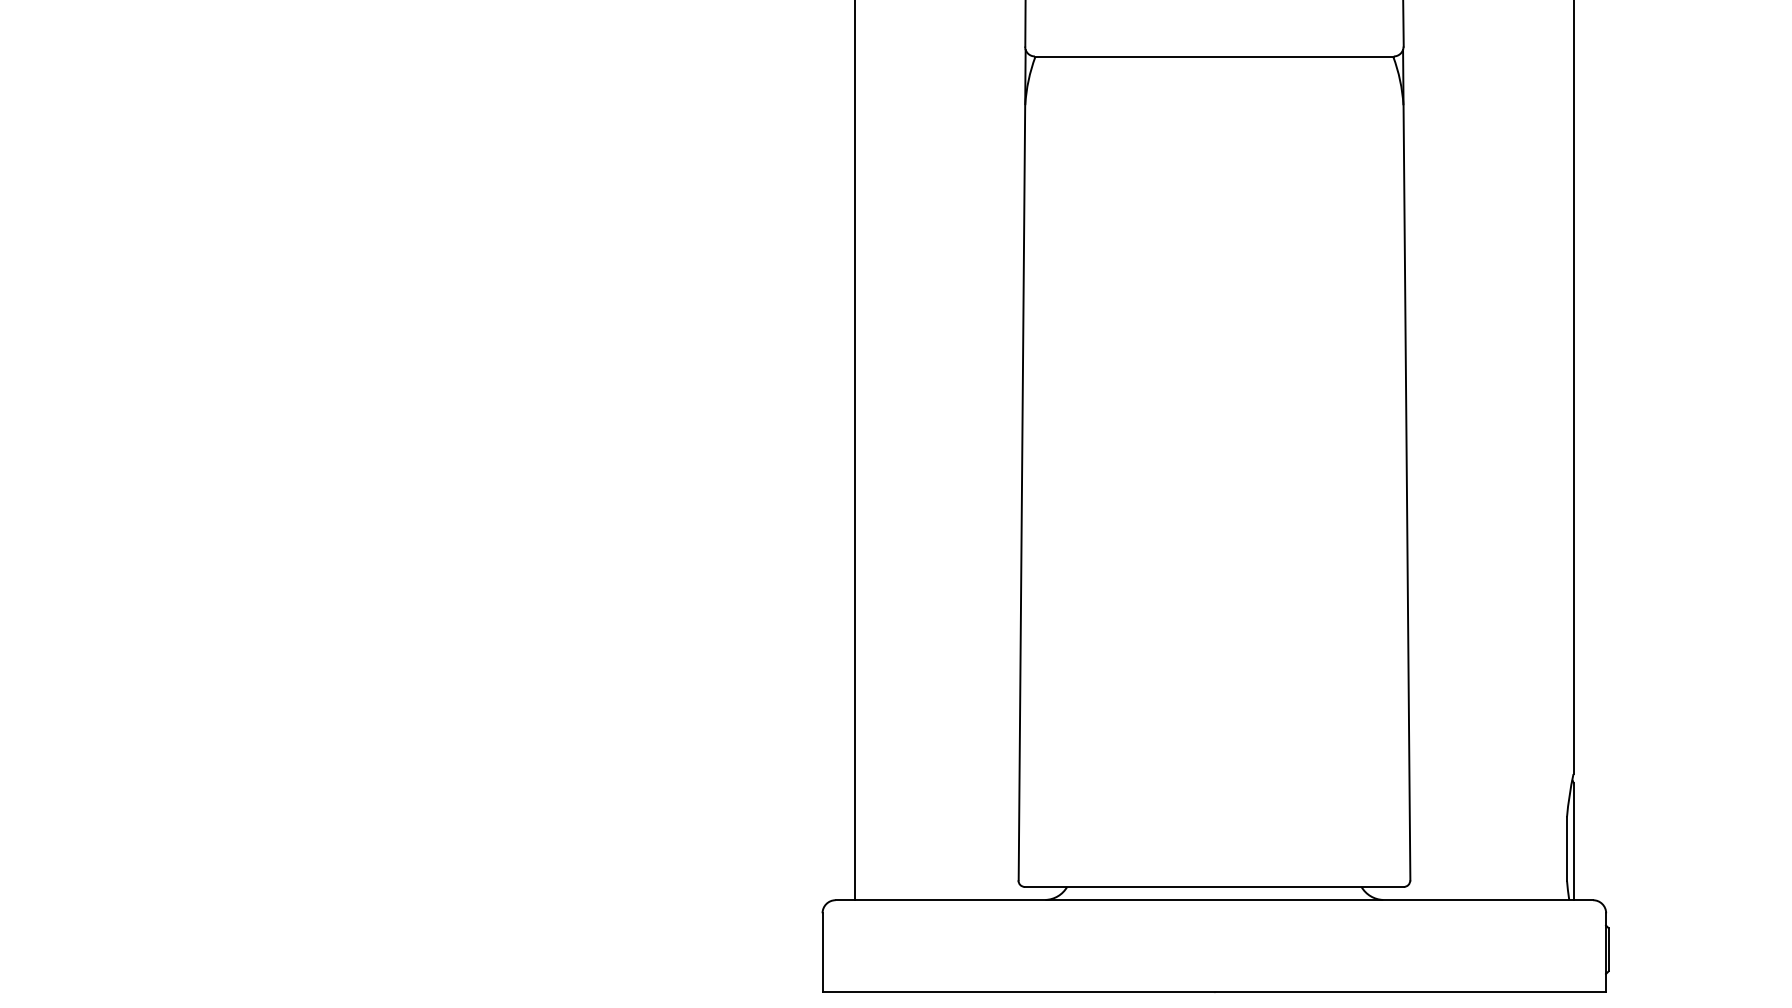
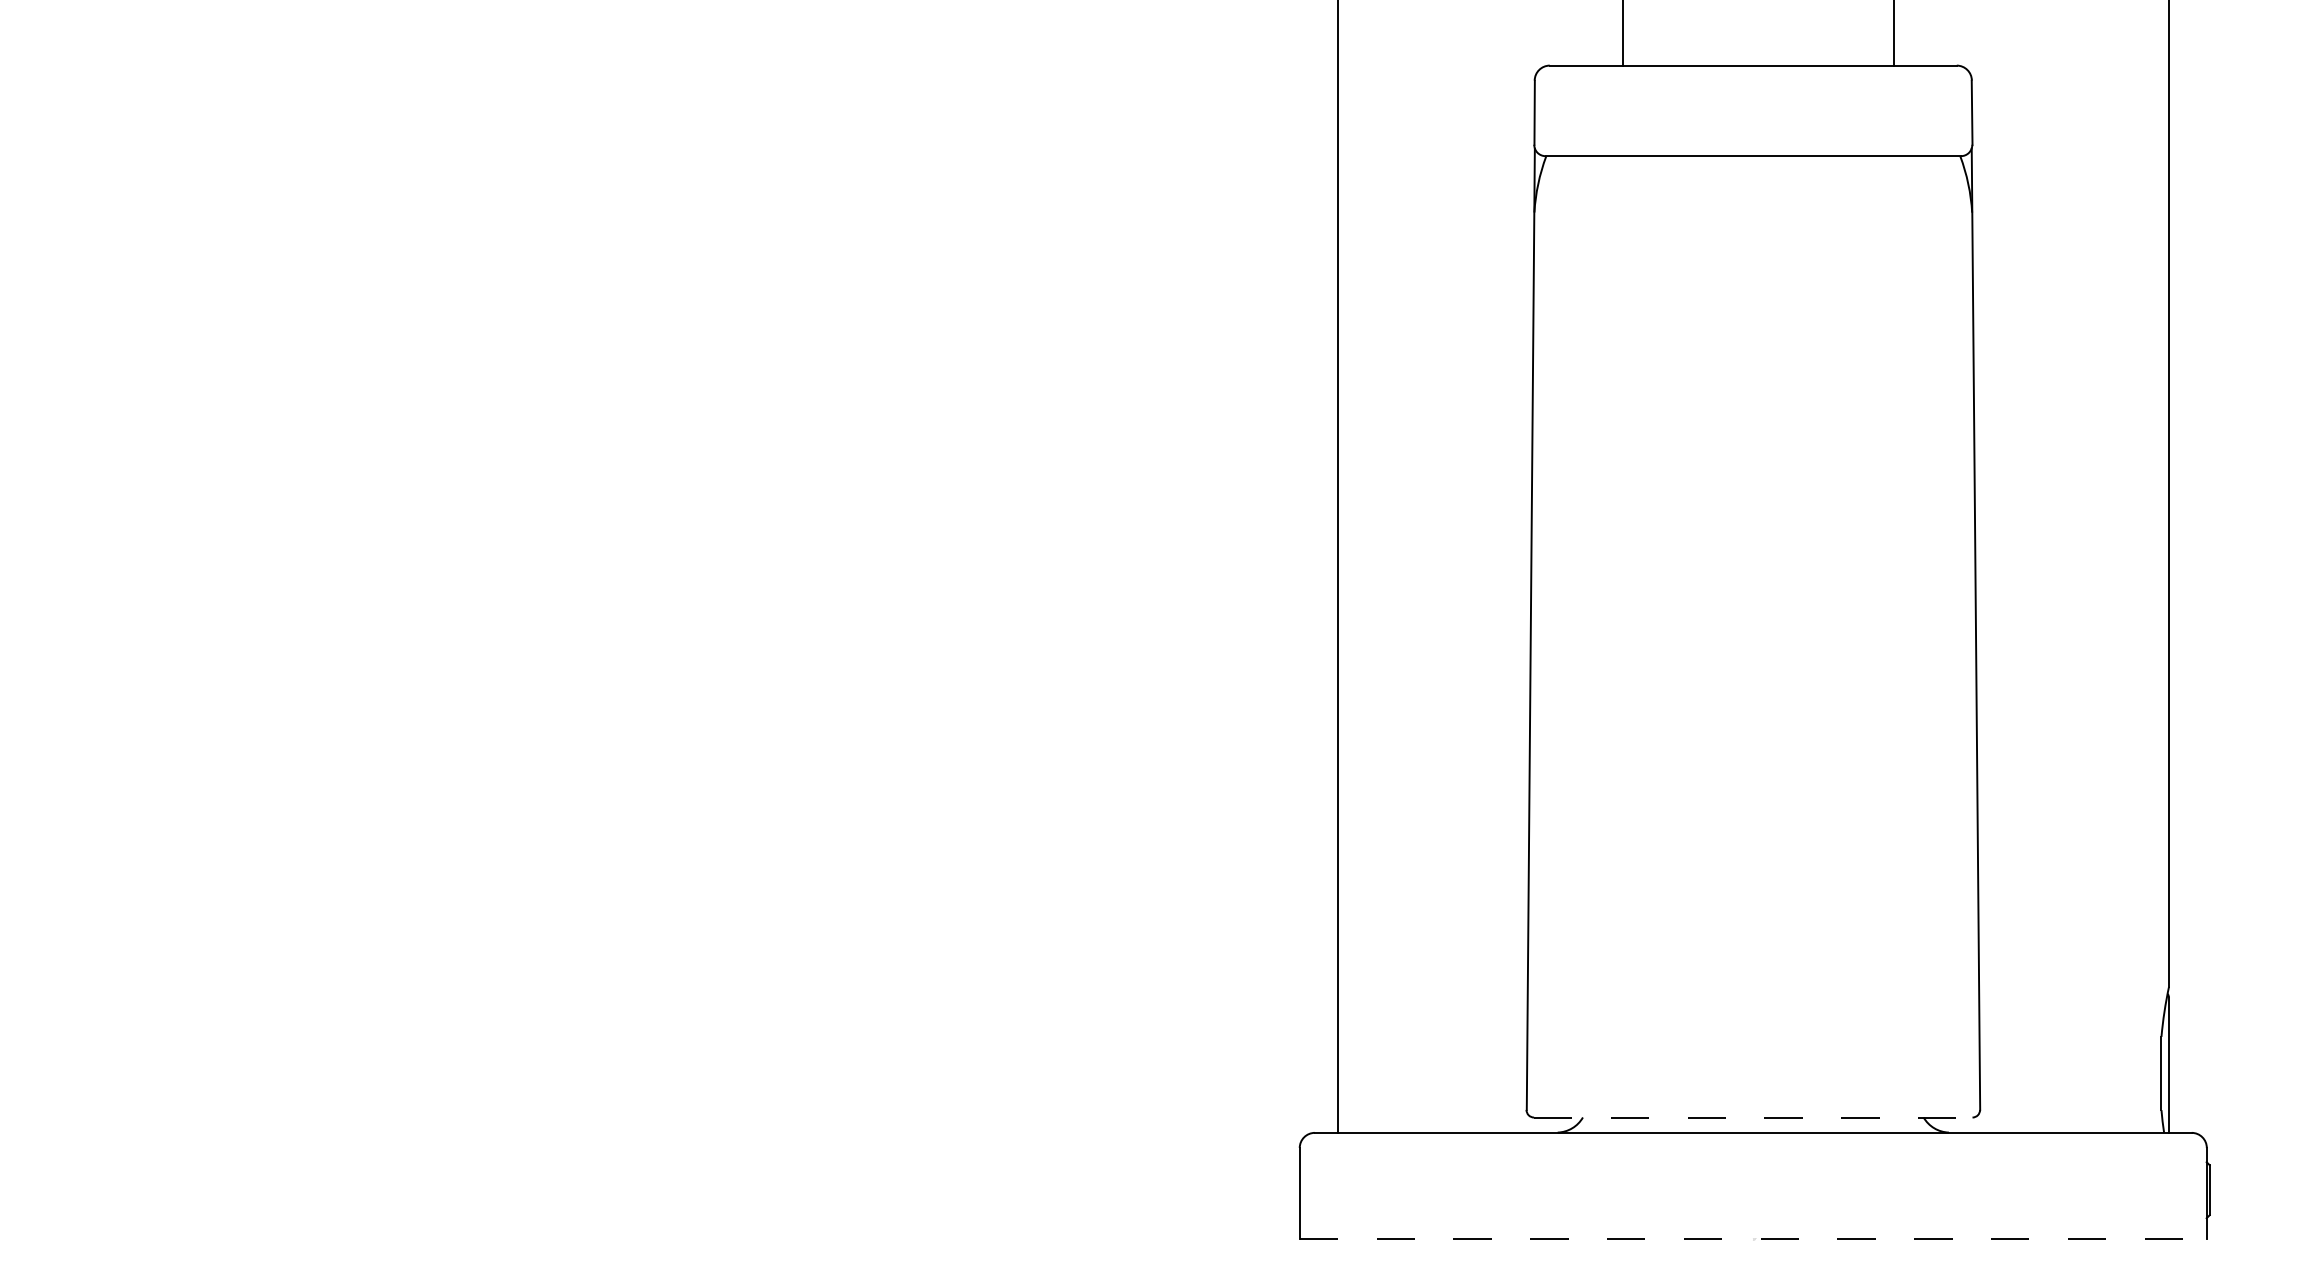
line: (1214, 886) -> (1753, 1117), solid -> dashed
line: (1214, 991) -> (1753, 1238), solid -> dashed

